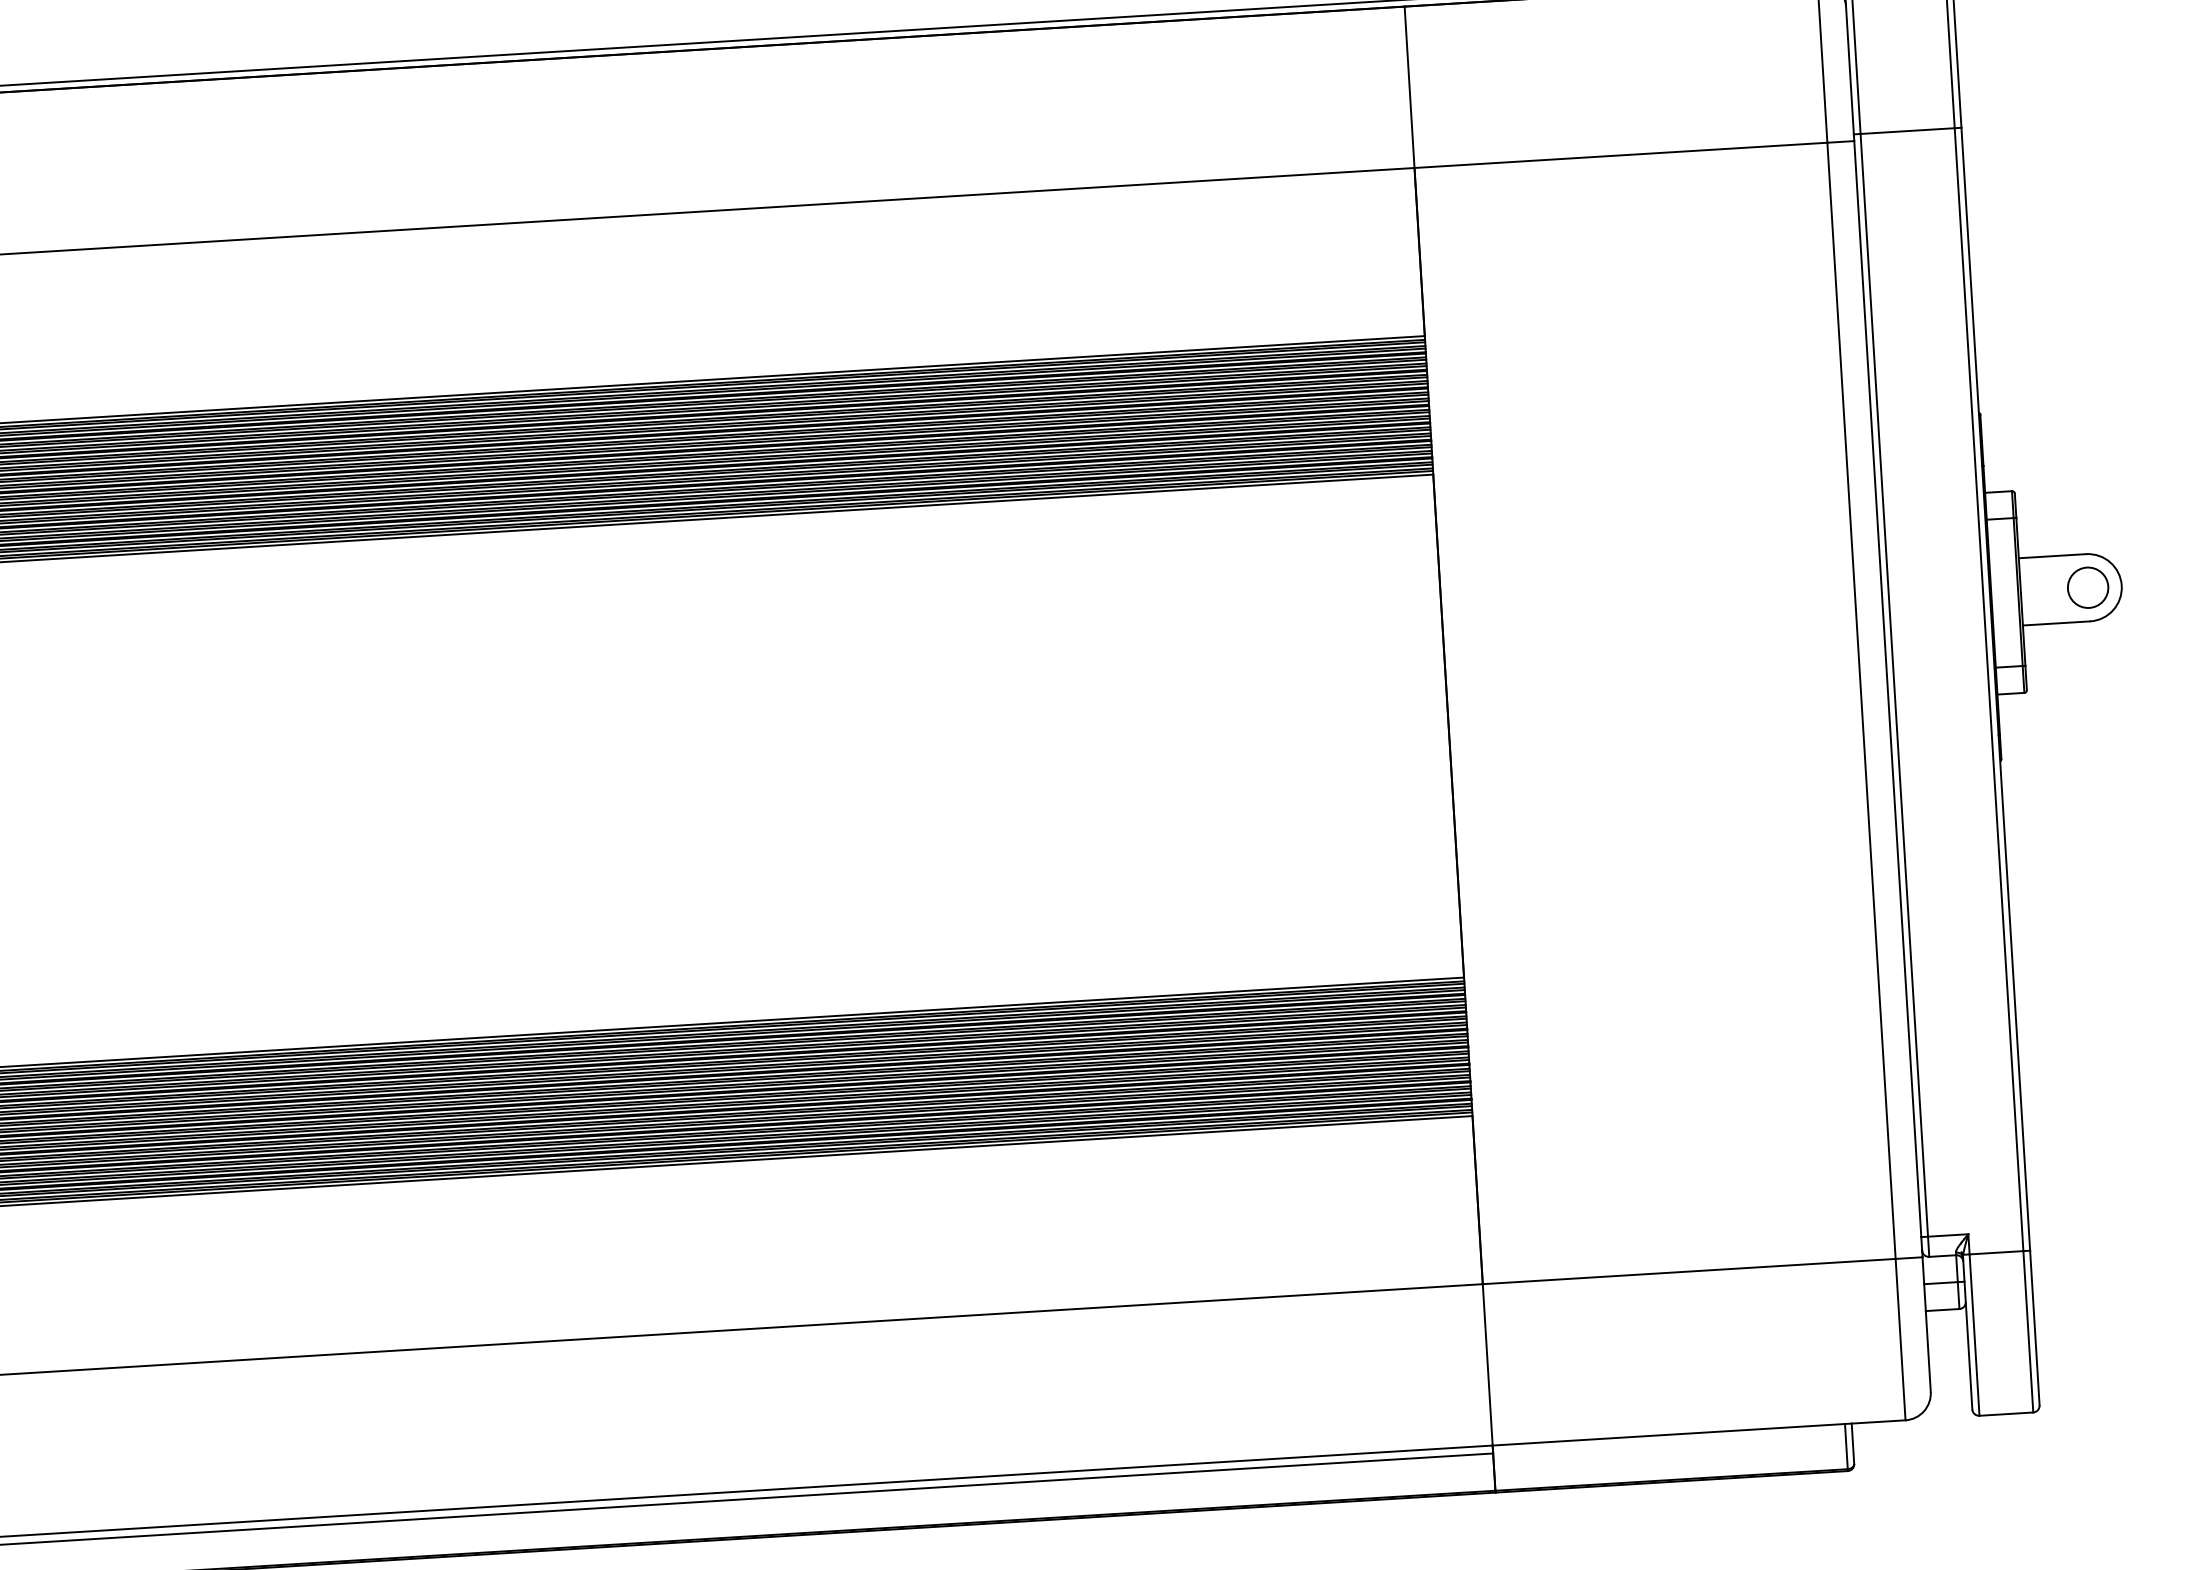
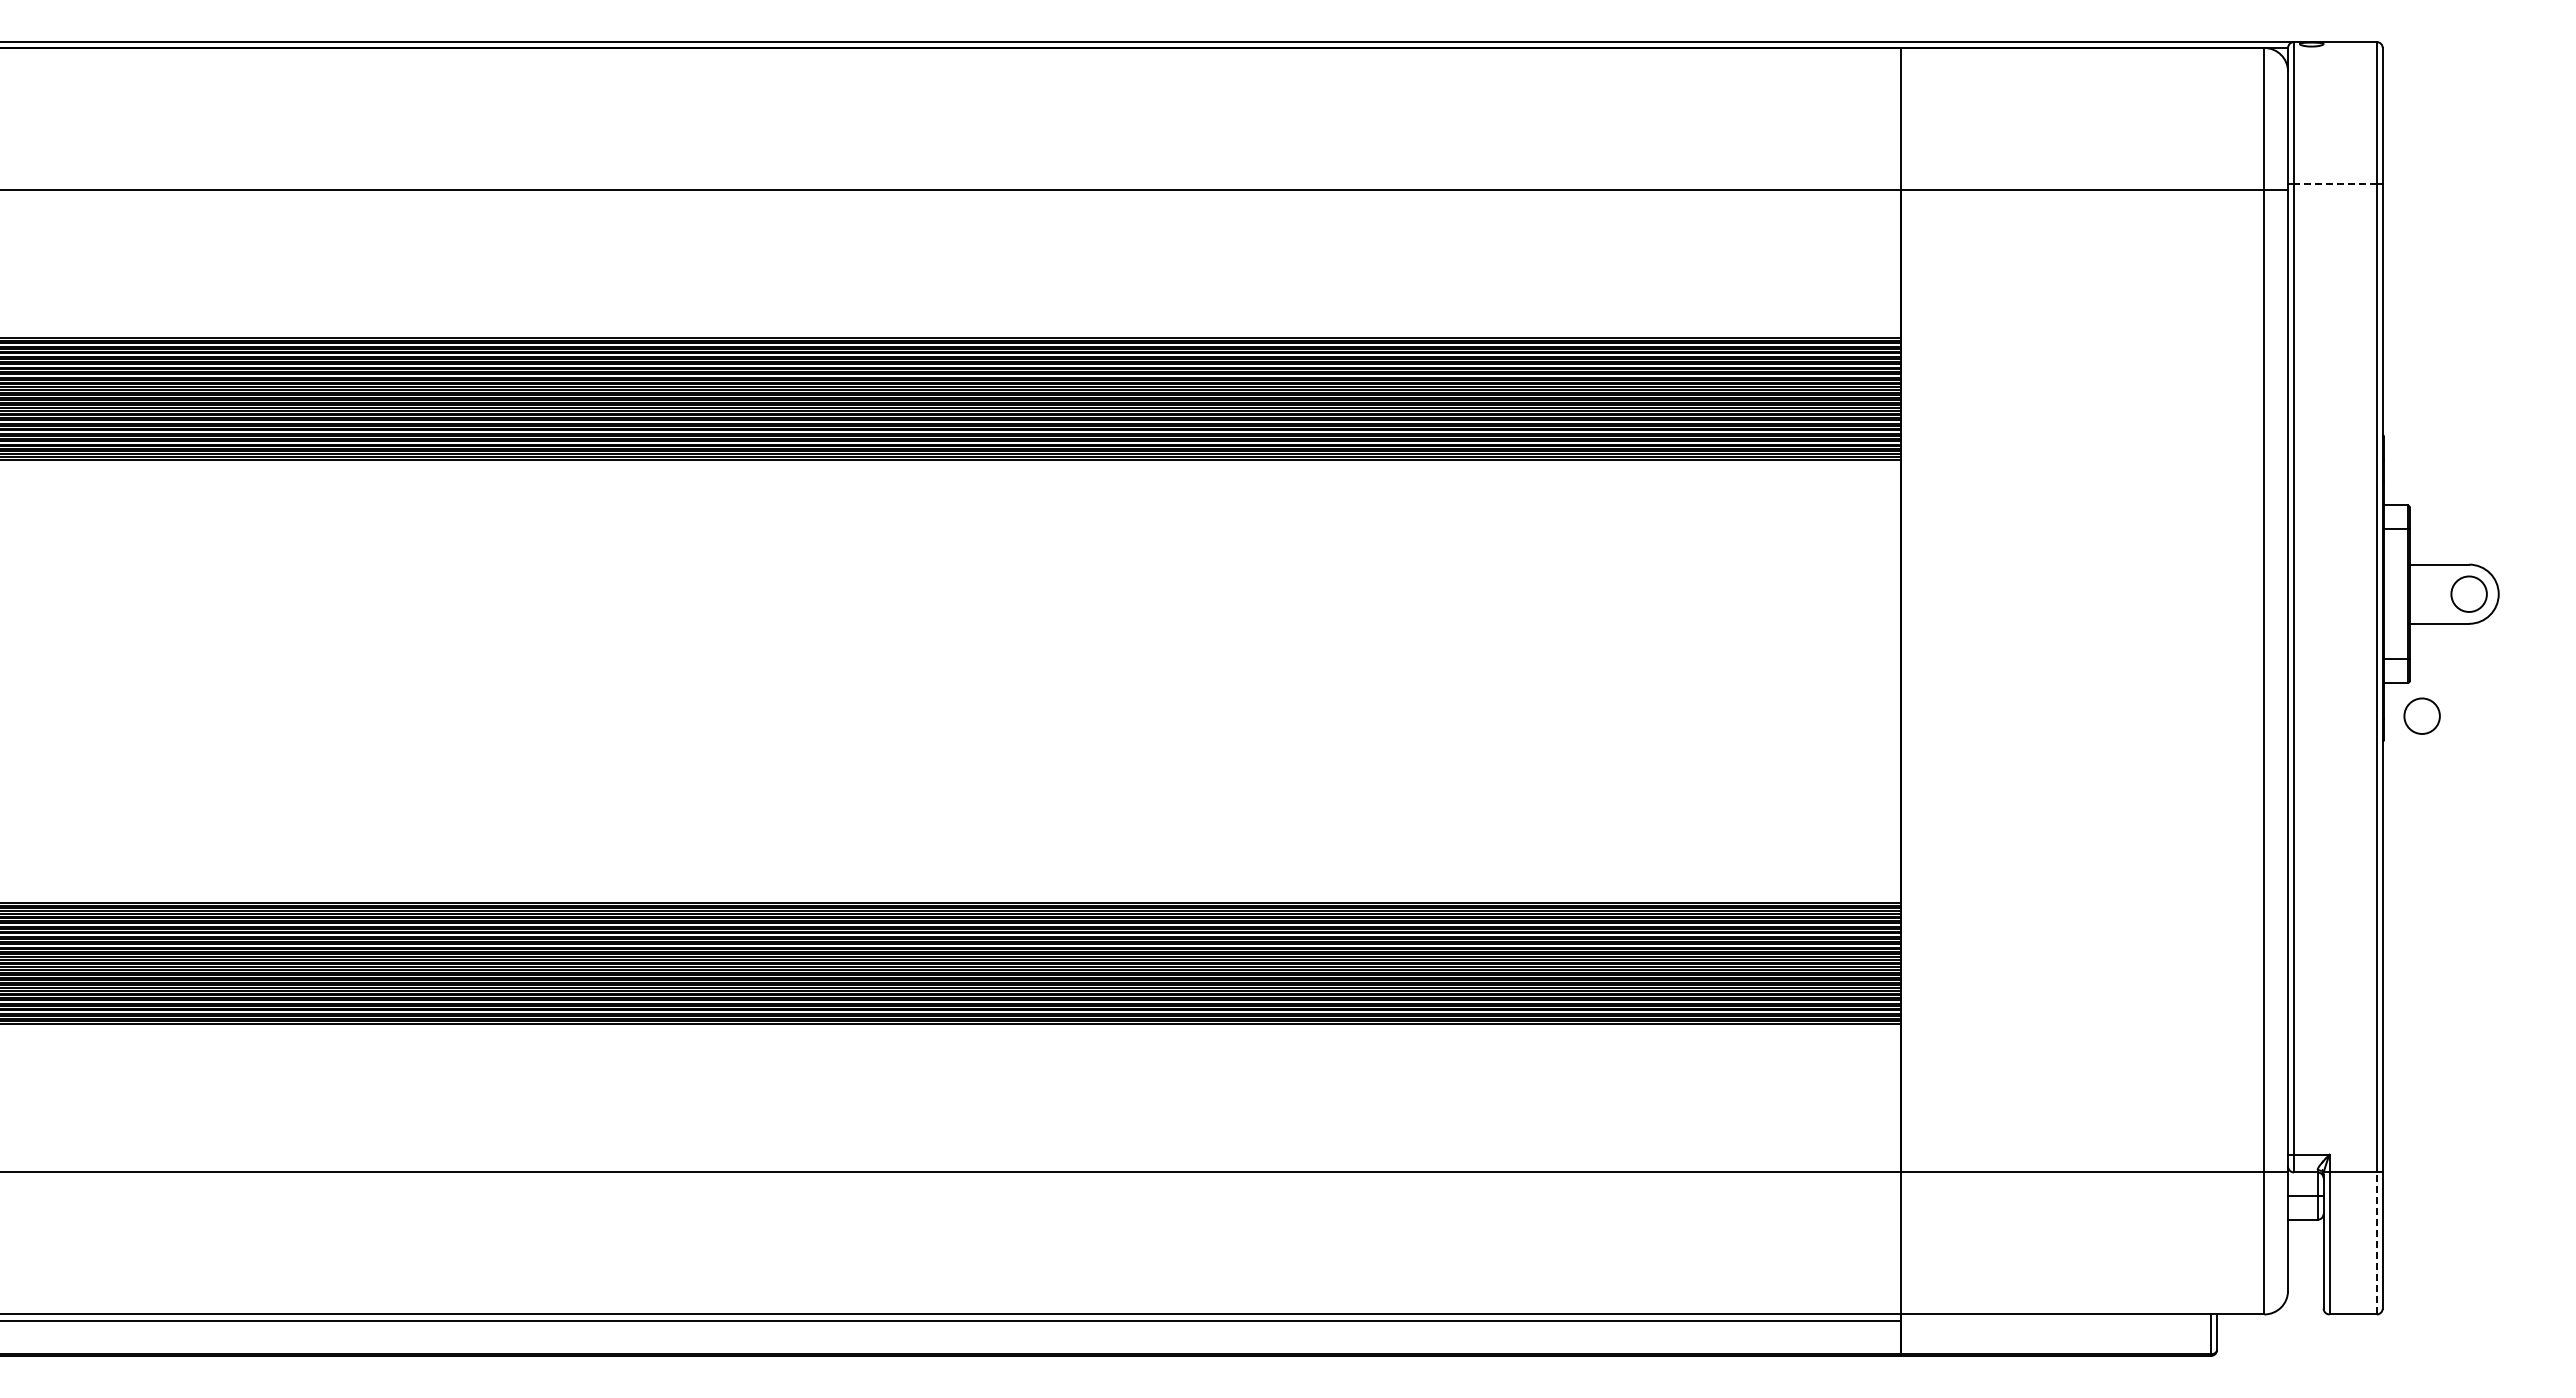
line: (1906, 131) -> (2334, 184), solid -> dashed
circle: (2042, 728) -> (2421, 715), added
line: (2027, 1330) -> (2376, 1242), solid -> dashed

